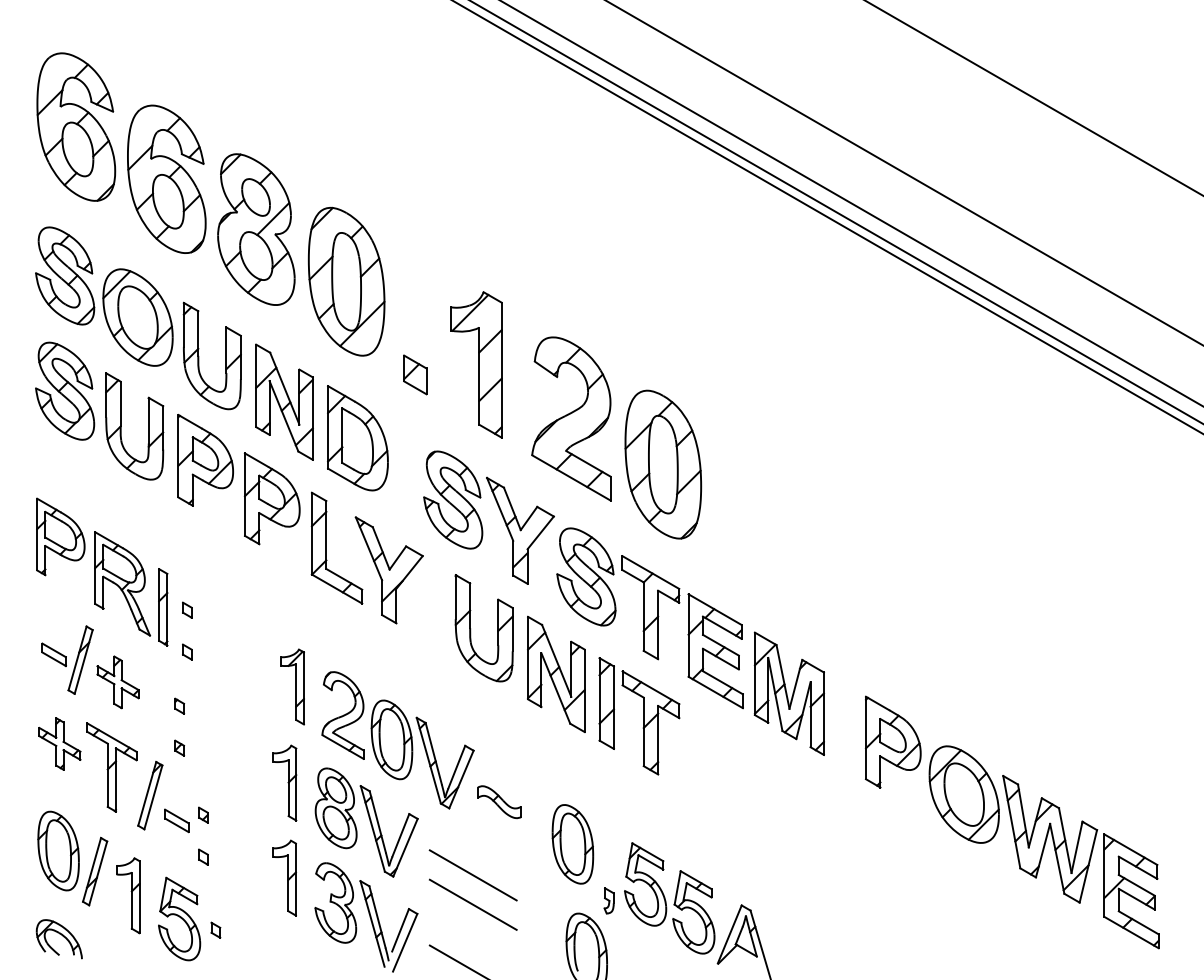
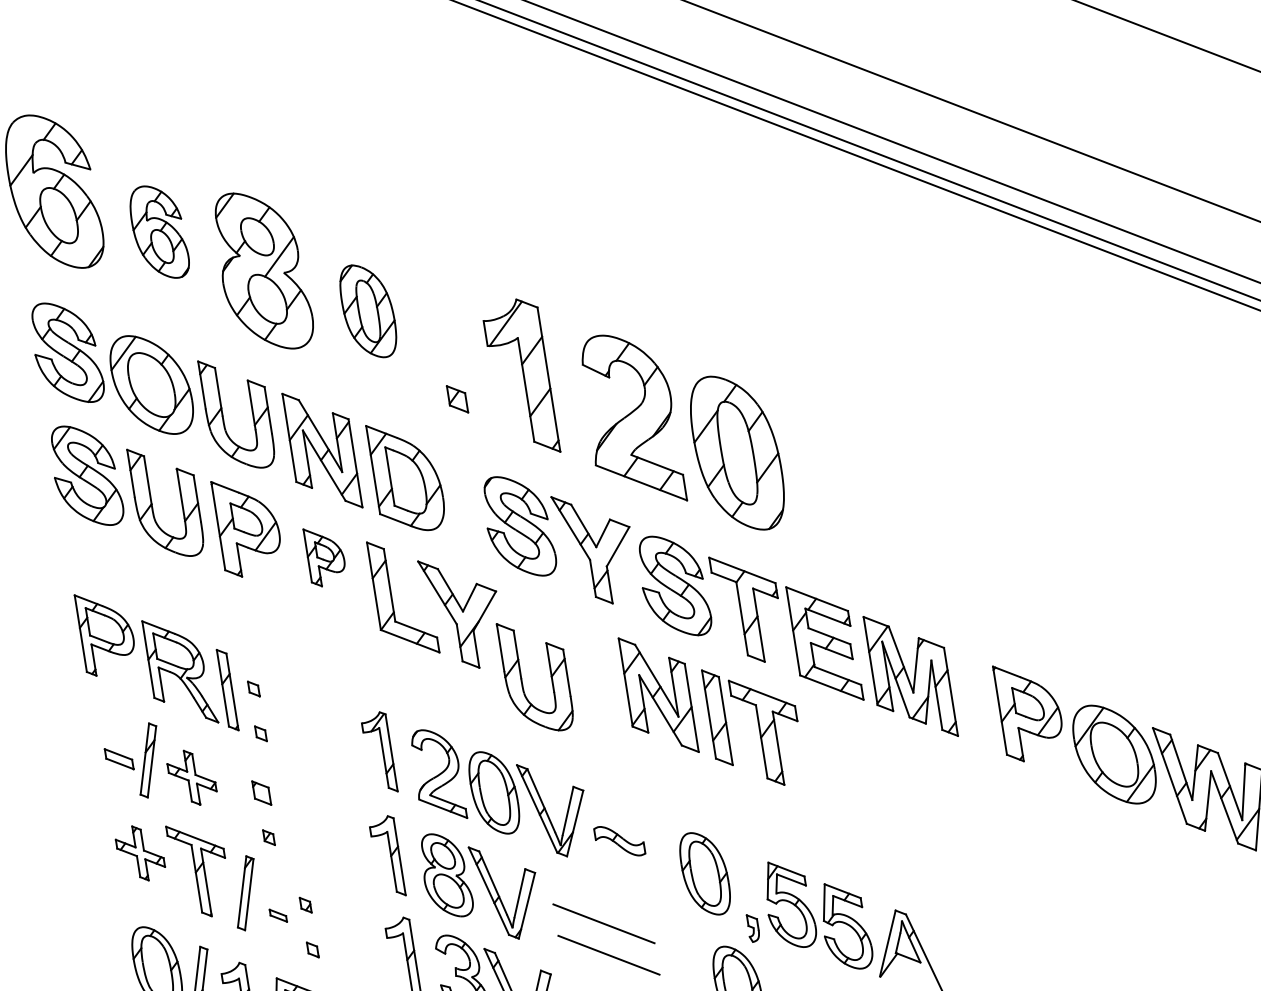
part: (166, 178) -> (158, 231), size x0.6
part: (346, 281) -> (368, 311), size x0.6
part: (415, 374) -> (457, 398), size x0.7
part: (271, 498) -> (324, 555), size x0.6
part: (471, 628) -> (522, 678), moved
part: (179, 705) -> (261, 792), size x1.6
part: (176, 820) -> (277, 915), size x0.6

